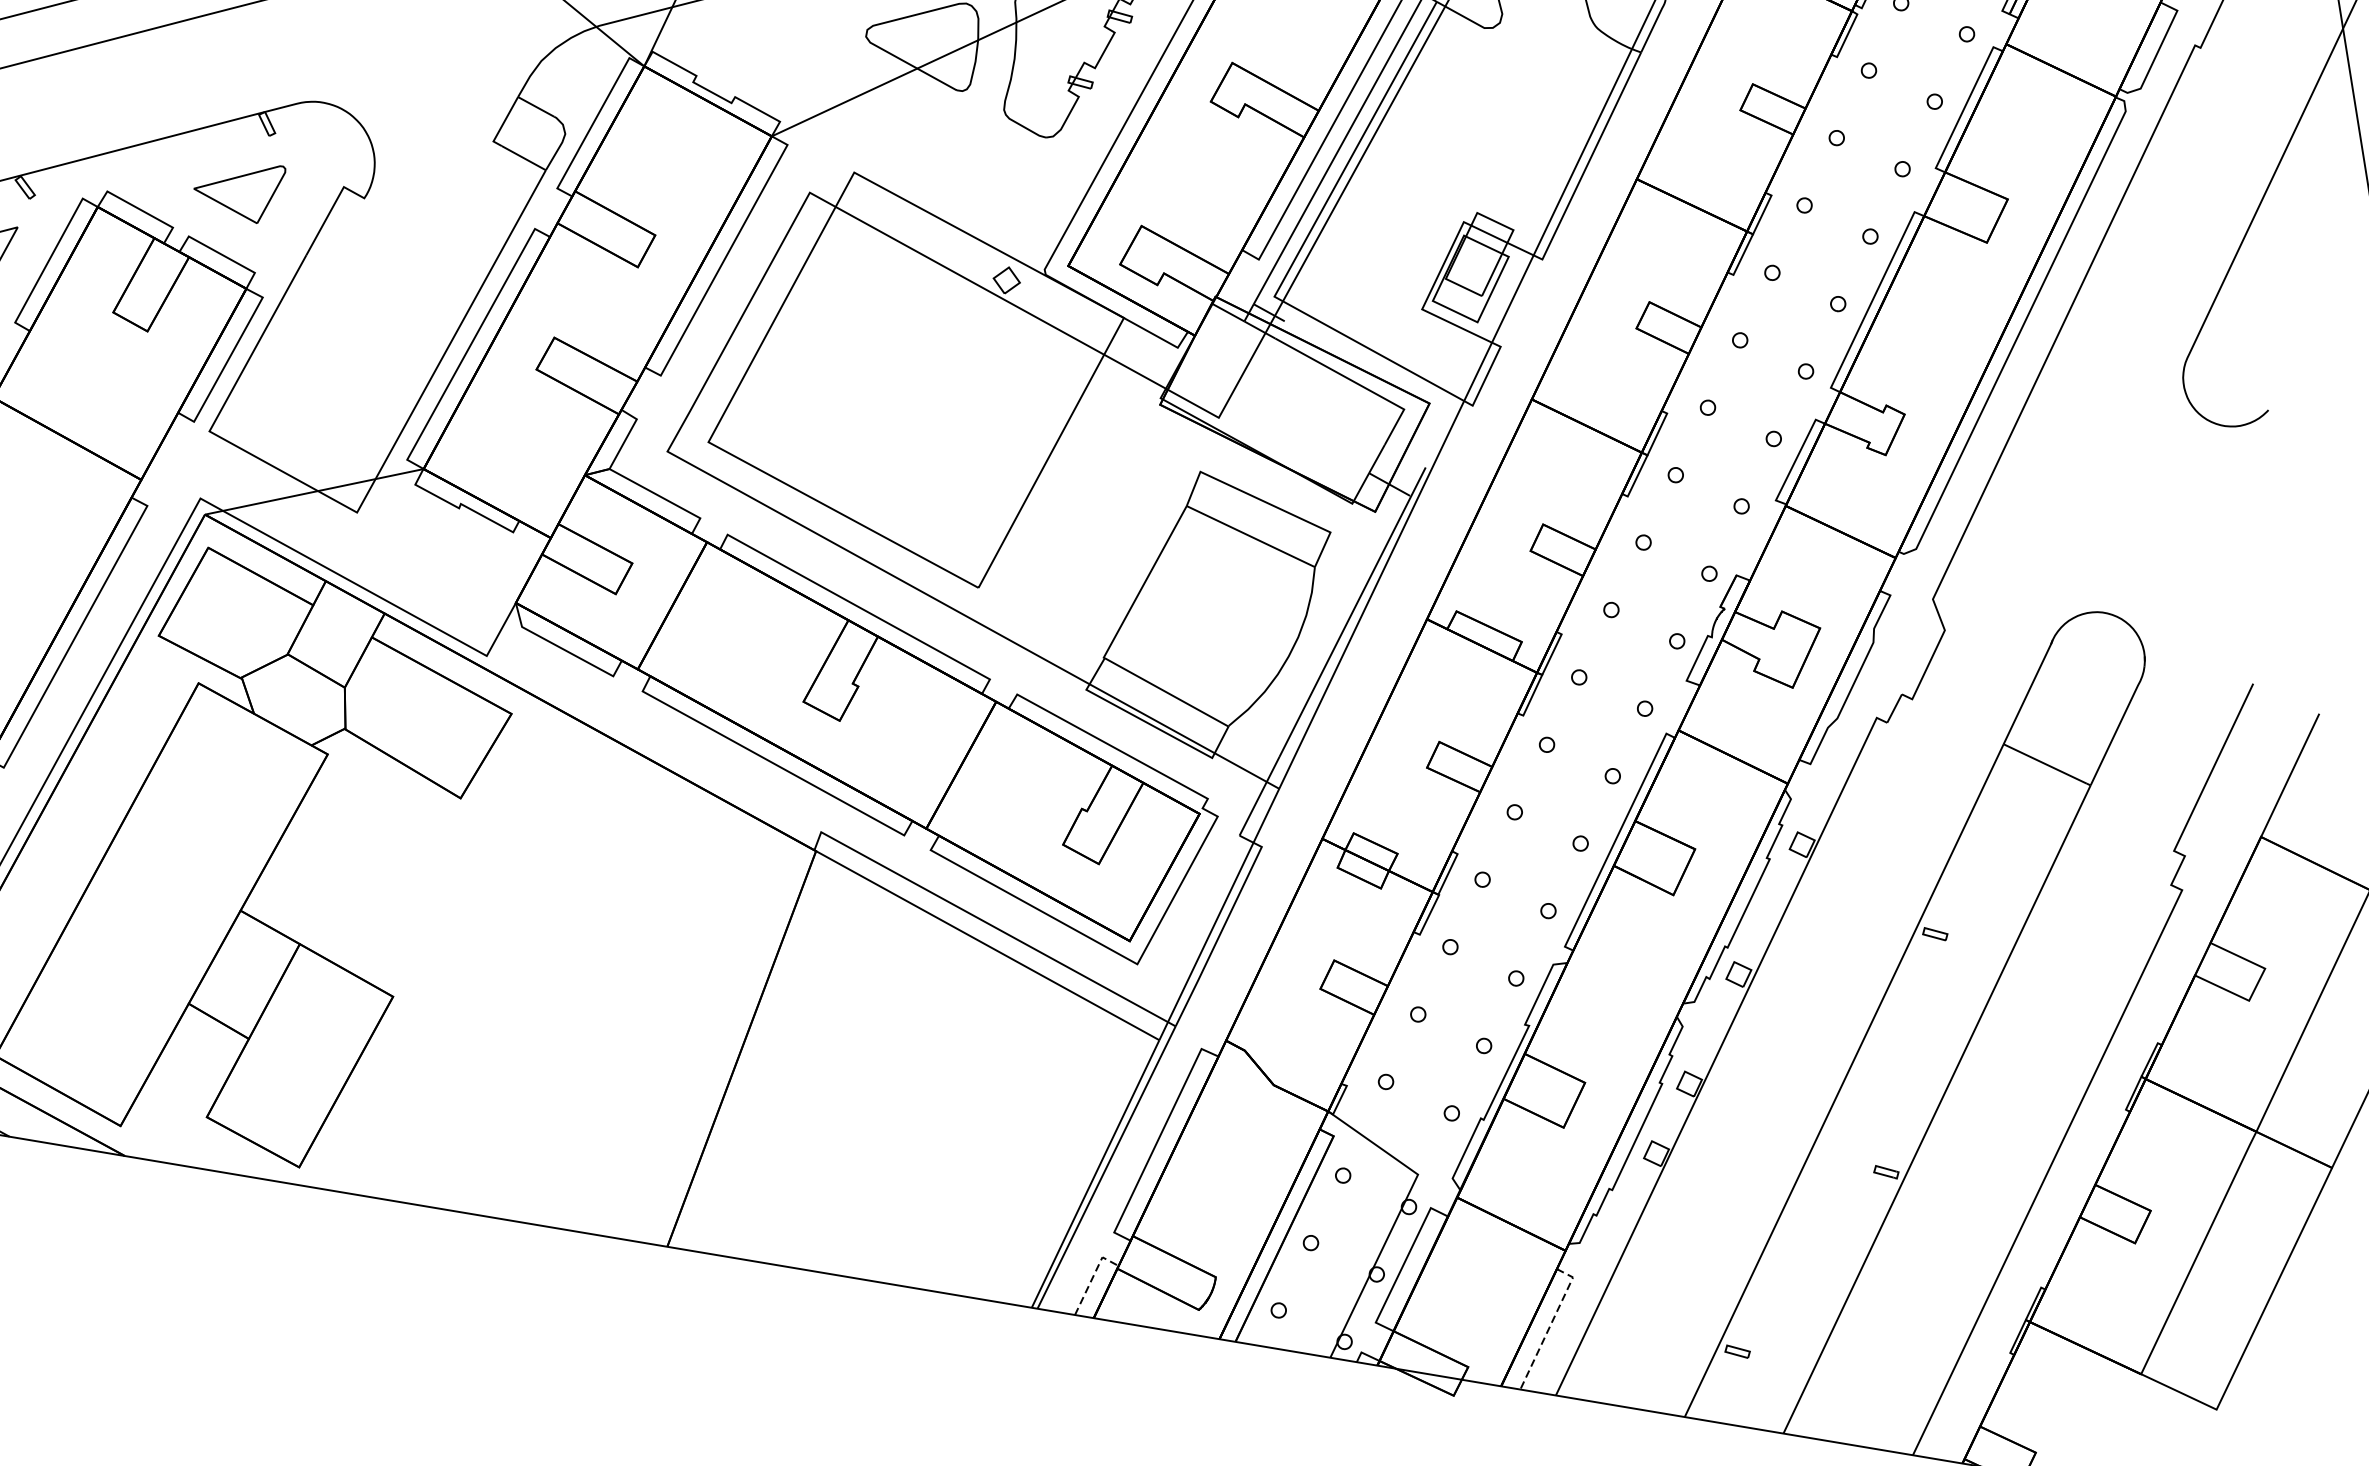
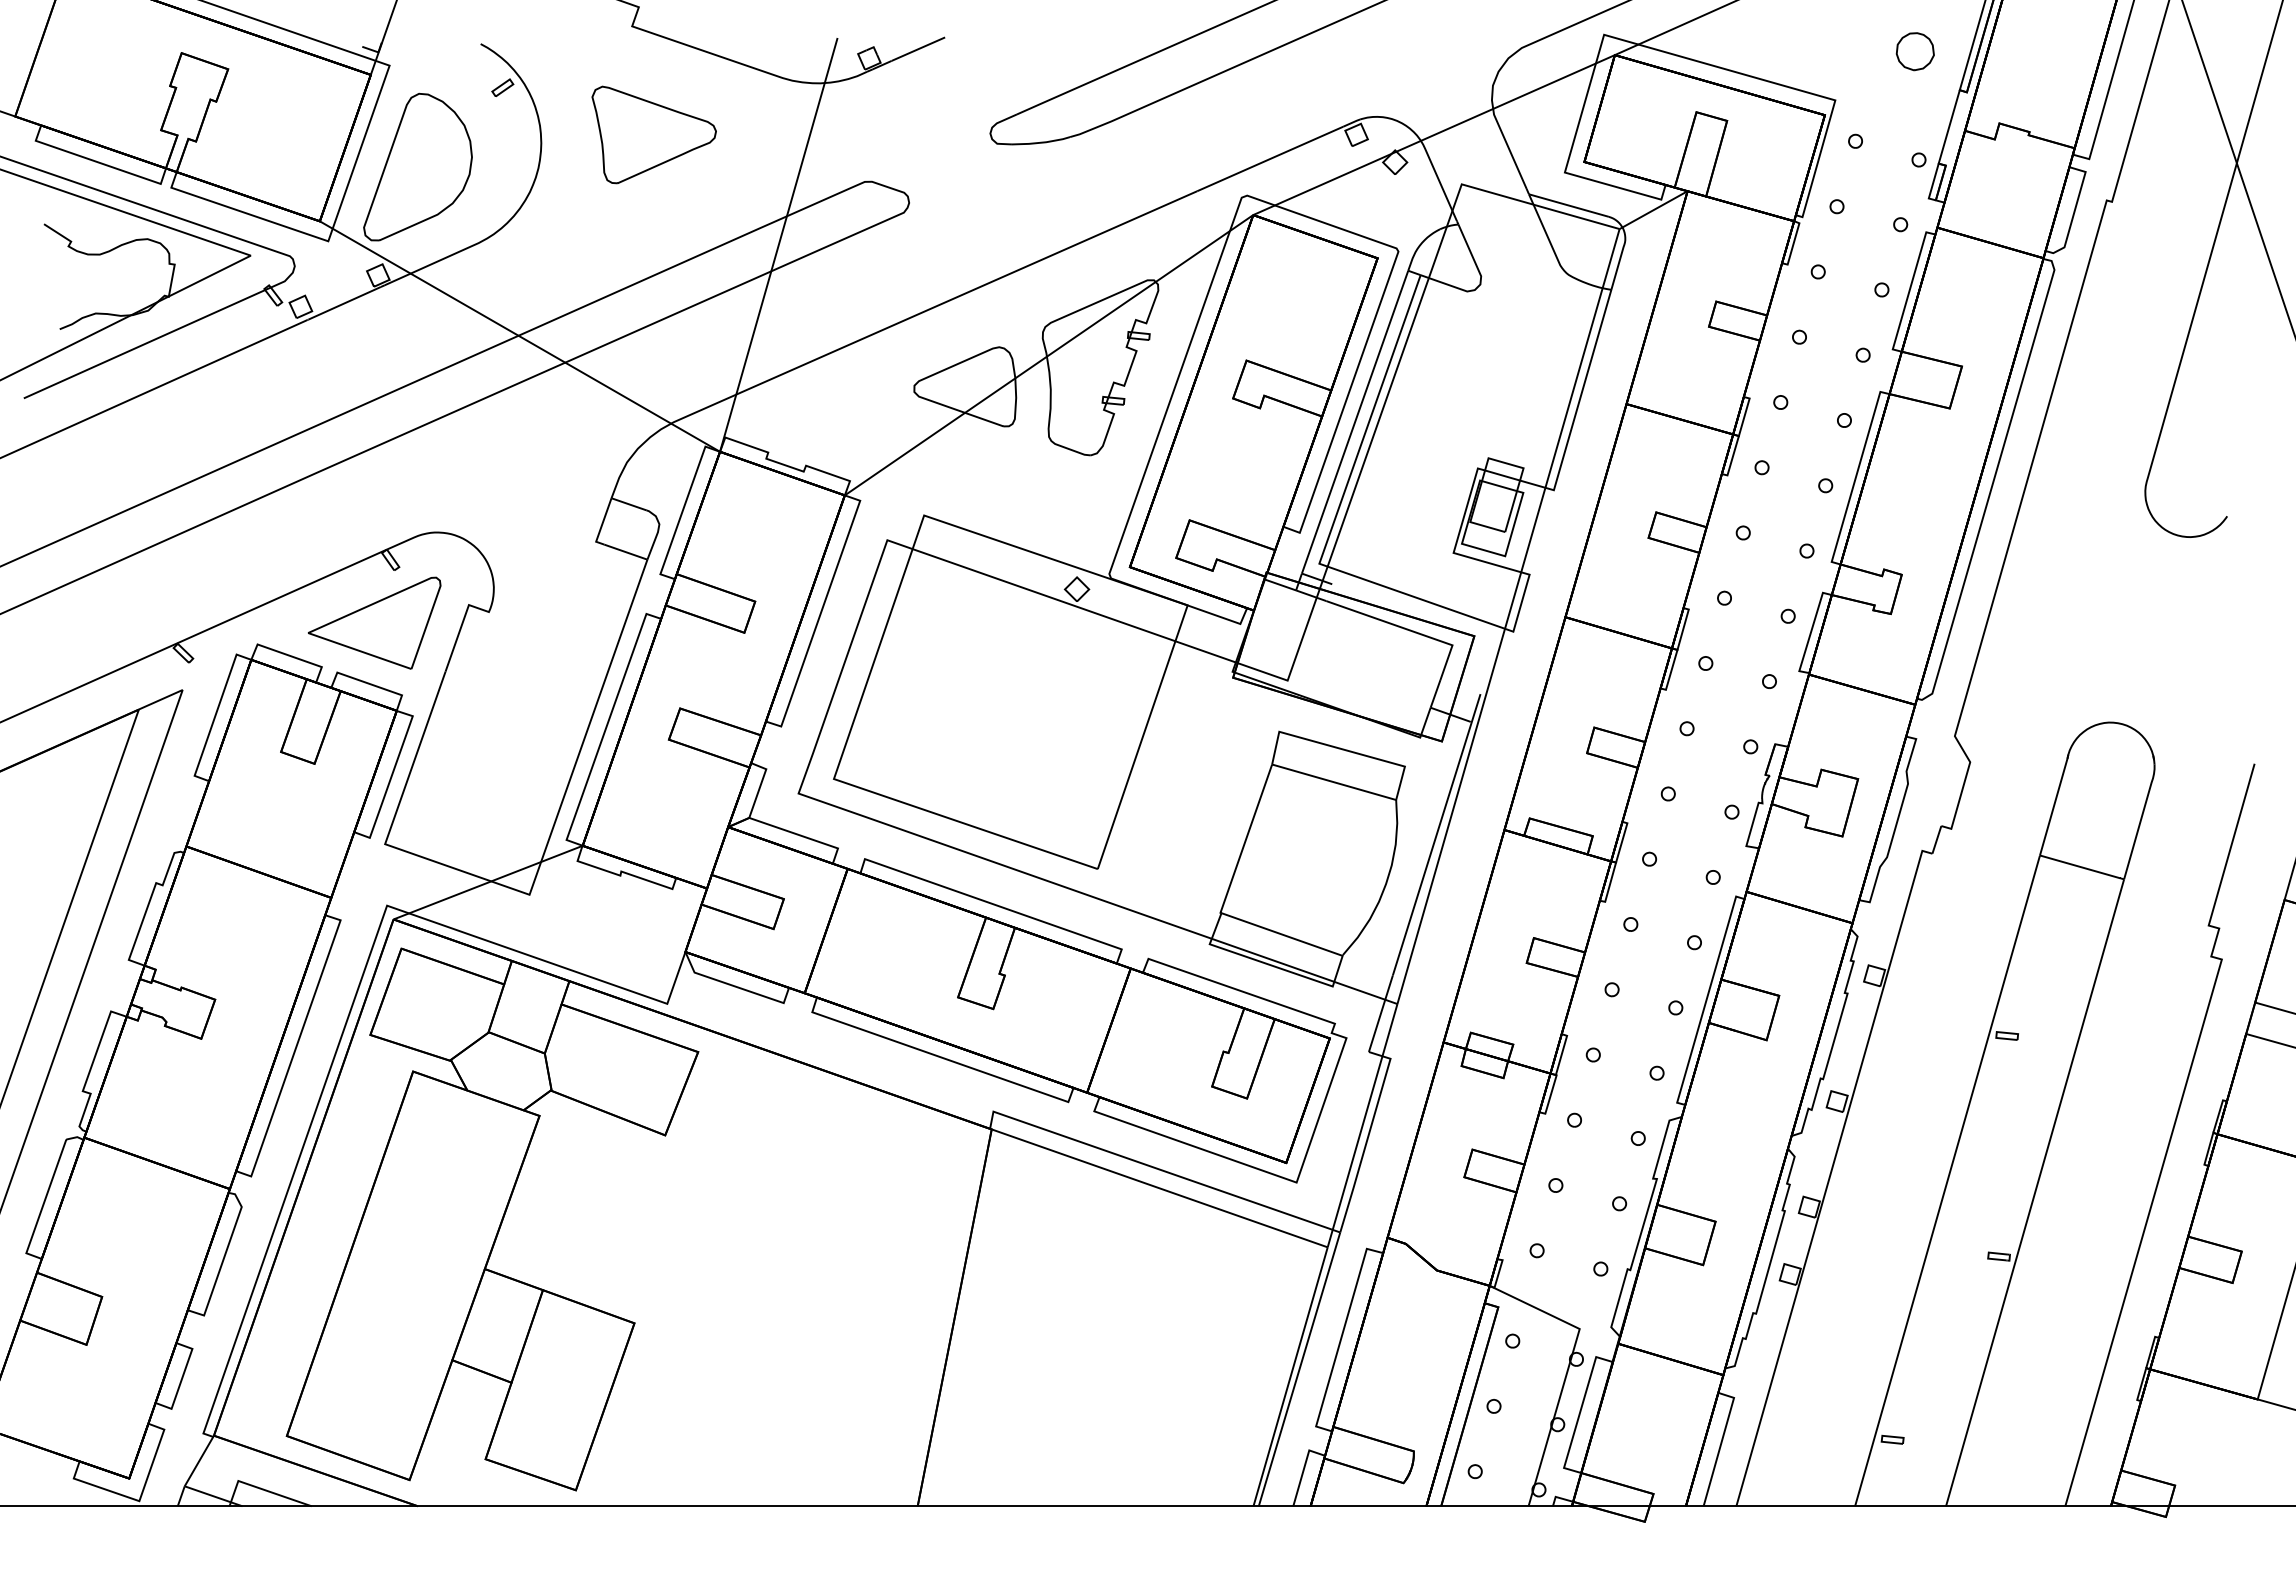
part: (238, 188) -> (374, 622), size x1.67
line: (1094, 1274) -> (1304, 1467), dashed -> solid
line: (1551, 1324) -> (1721, 1443), dashed -> solid

